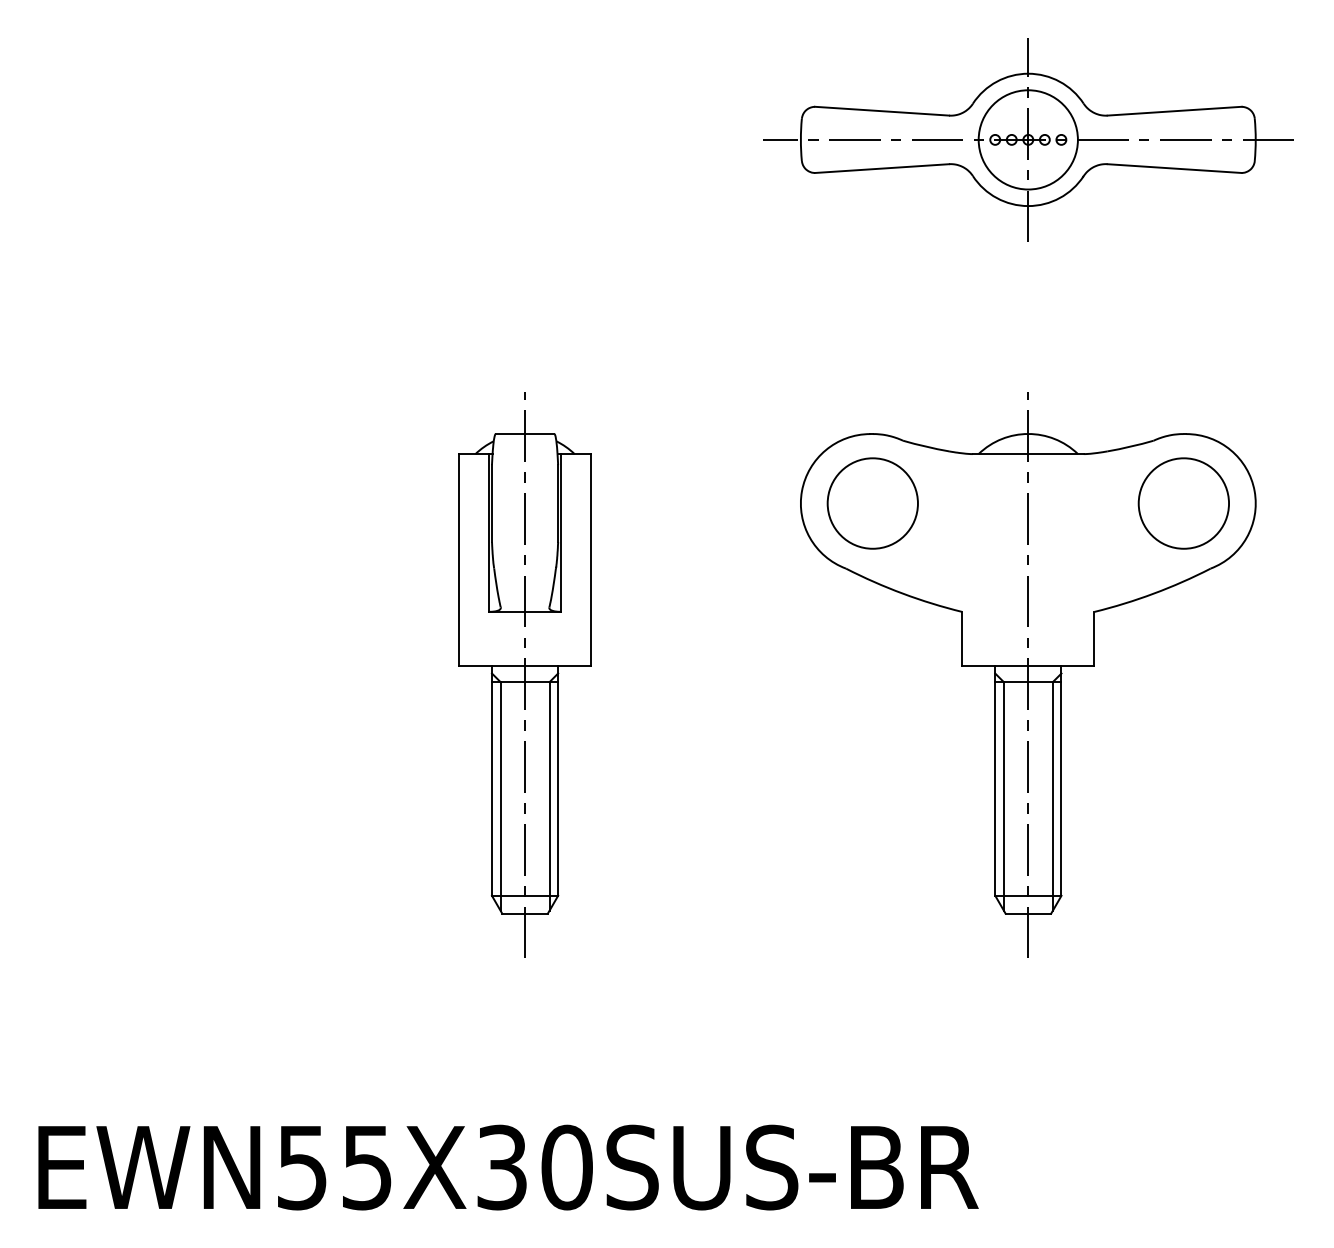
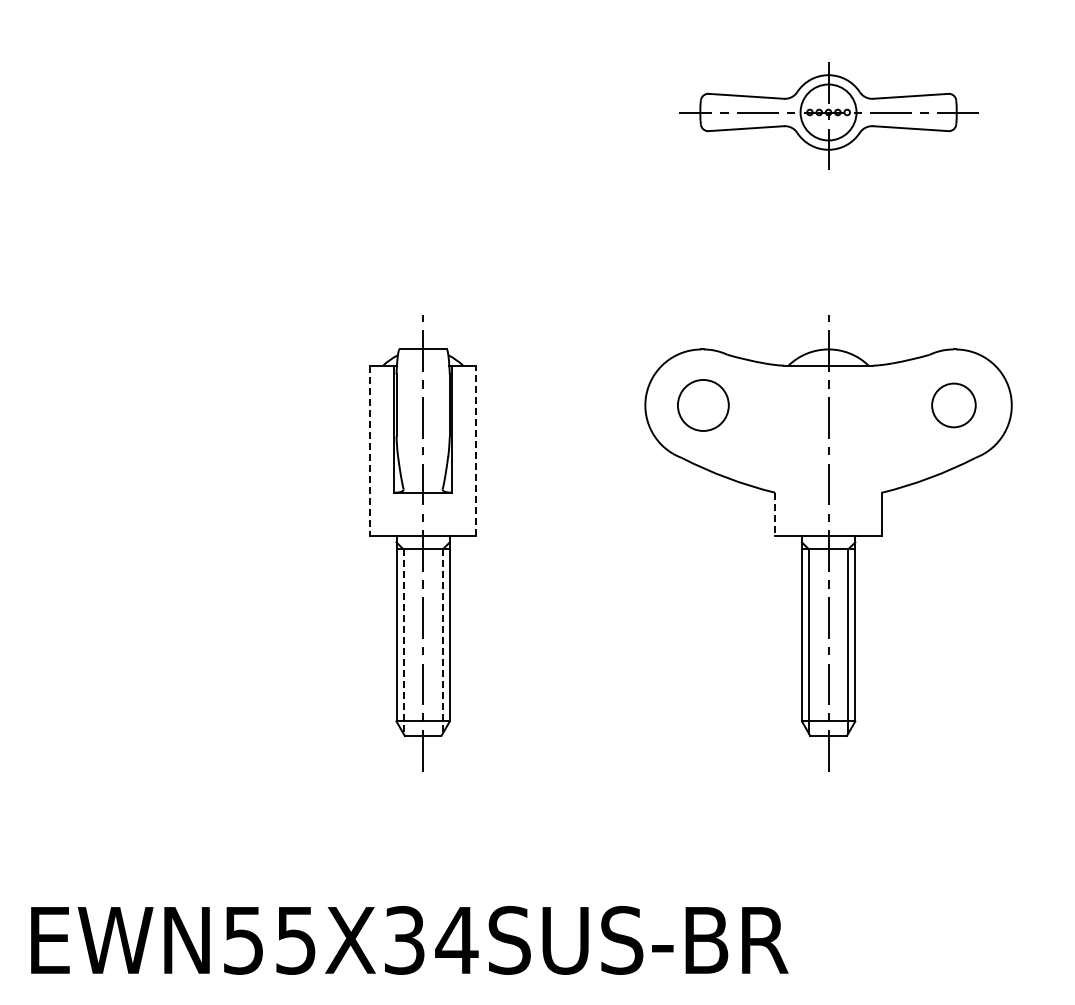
part: (1028, 139) -> (828, 112), size x0.7
part: (873, 503) -> (703, 405), size x0.7
part: (1183, 503) -> (953, 405), size x0.6
line: (591, 559) -> (476, 450), solid -> dashed
line: (458, 560) -> (369, 451), solid -> dashed
line: (962, 638) -> (775, 514), solid -> dashed
line: (500, 796) -> (403, 641), solid -> dashed
line: (549, 796) -> (442, 641), solid -> dashed
text: (566, 1167) -> (456, 940), EWN55X30SUS-BR -> EWN55X34SUS-BR

